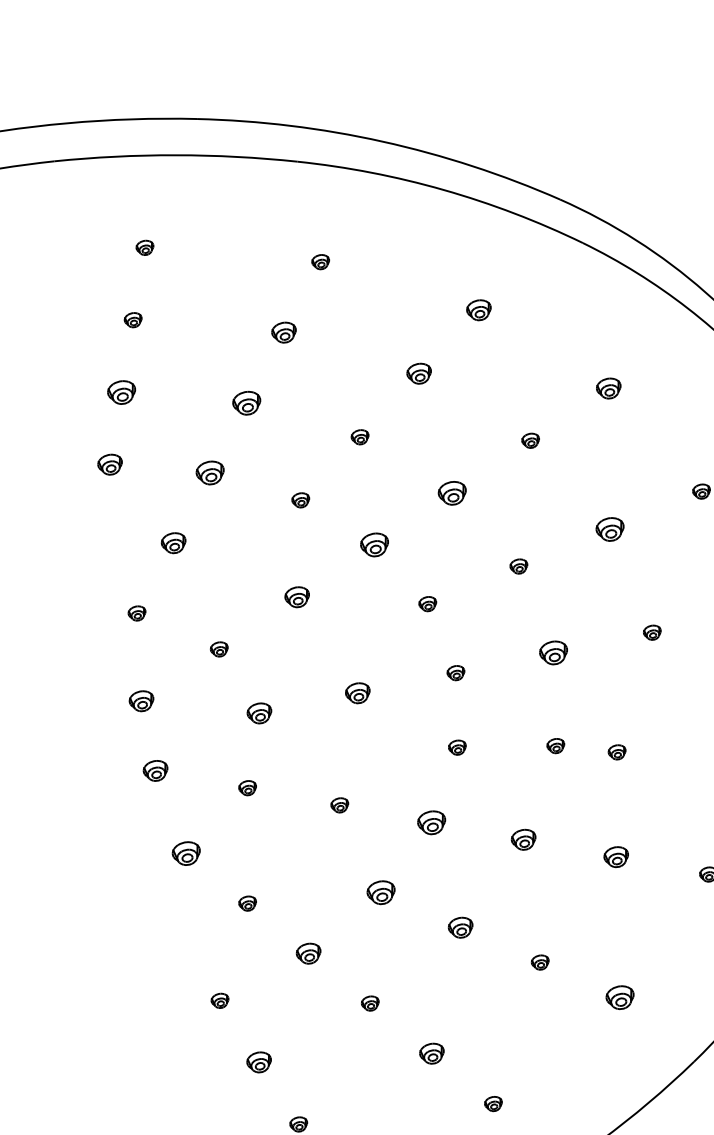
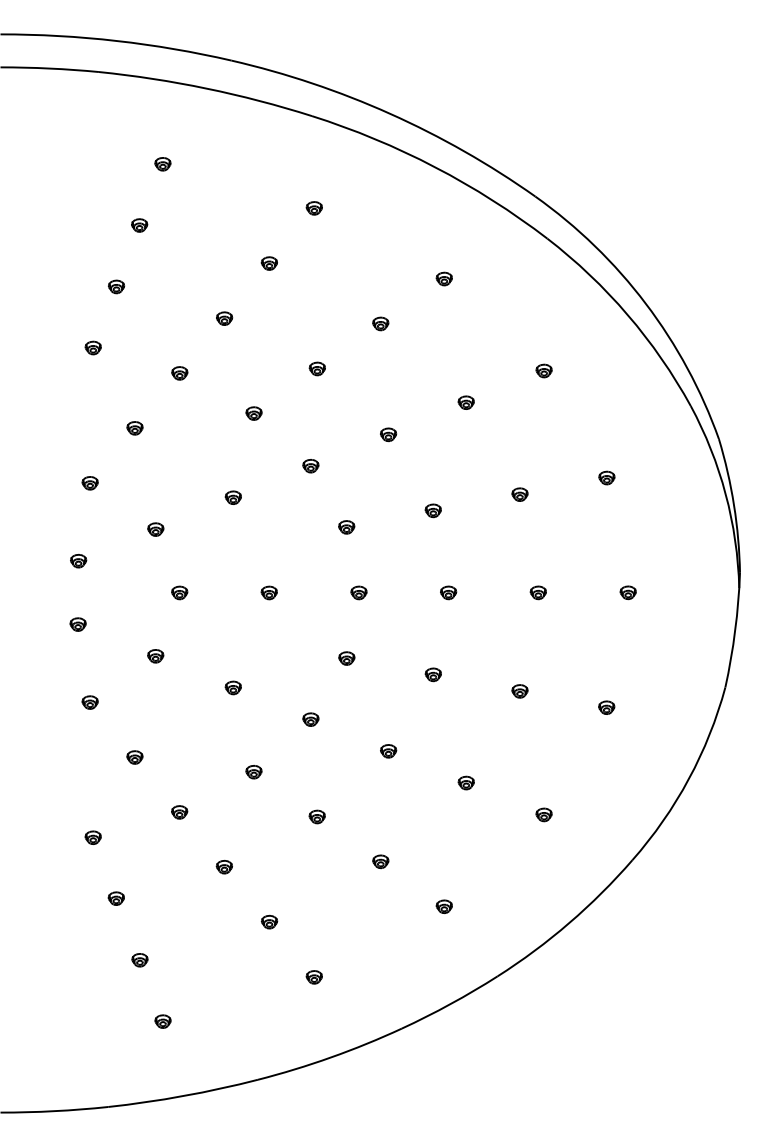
part: (478, 309) -> (443, 278), size x0.71
part: (283, 332) -> (268, 263), size x0.71
part: (419, 373) -> (380, 323), size x0.71
part: (608, 388) -> (543, 370), size x0.71
part: (121, 392) -> (116, 286), size x0.62
part: (247, 402) -> (224, 318), size x0.62
part: (109, 464) -> (92, 347), size x0.71
part: (210, 473) -> (179, 373), size x0.62
part: (452, 493) -> (388, 434), size x0.62
part: (609, 529) -> (519, 494), size x0.62
part: (173, 543) -> (134, 428), size x0.71
part: (374, 545) -> (310, 466), size x0.62
part: (296, 597) -> (232, 497), size x0.71
part: (554, 652) -> (448, 592), size x0.62
part: (356, 693) -> (268, 592), size x0.71
part: (142, 701) -> (78, 561), size x0.71
part: (259, 713) -> (179, 592), size x0.71
part: (616, 752) -> (519, 691), moved
part: (155, 770) -> (77, 624), size x0.71
part: (431, 822) -> (310, 719), size x0.62
part: (524, 840) -> (388, 751), size x0.71
part: (185, 853) -> (89, 702), size x0.62
part: (615, 856) -> (465, 782), size x0.71
part: (381, 893) -> (253, 772), size x0.62
part: (459, 927) -> (316, 816), size x0.71
part: (308, 953) -> (179, 812), size x0.71
part: (619, 997) -> (443, 906), size x0.62
part: (432, 1052) -> (269, 921), size x0.71
part: (258, 1062) -> (115, 898), size x0.71

